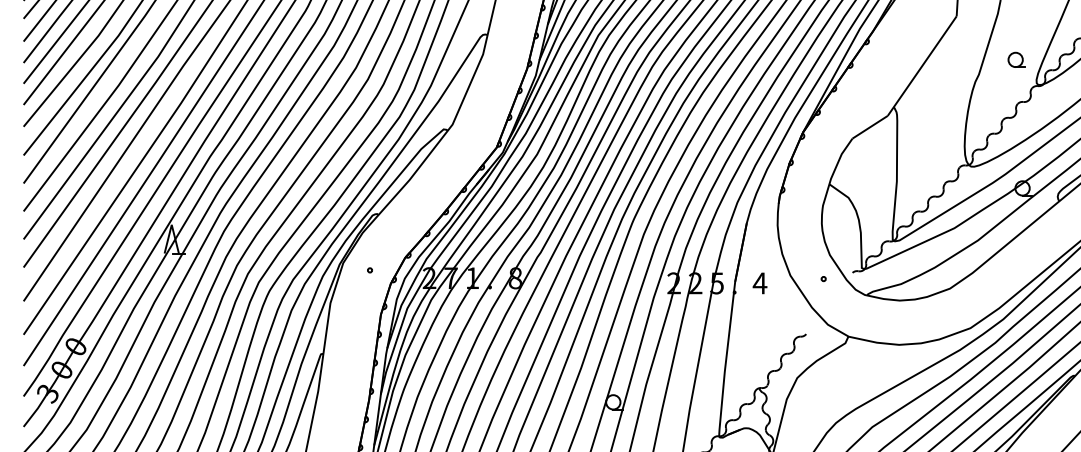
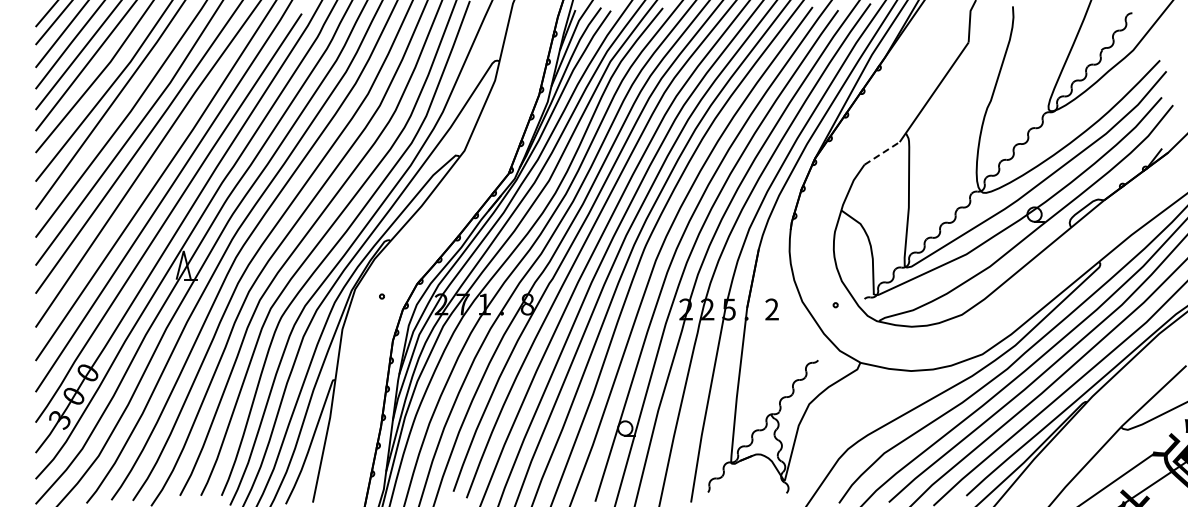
part: (1016, 60) -> (1028, 86), removed
line: (870, 127) -> (882, 153), solid -> dashed
text: (759, 283) -> (771, 309), 4 -> 2

